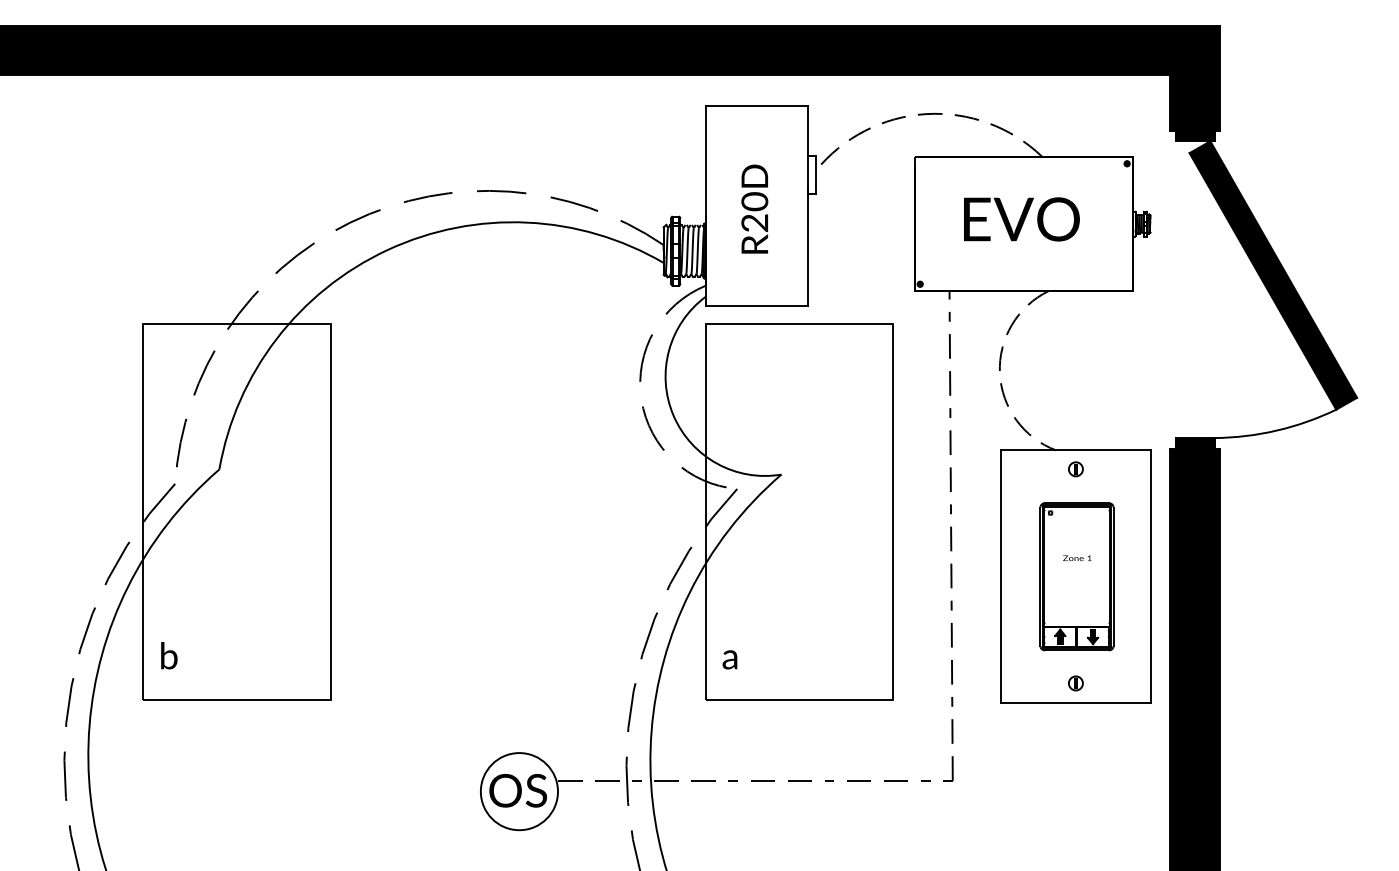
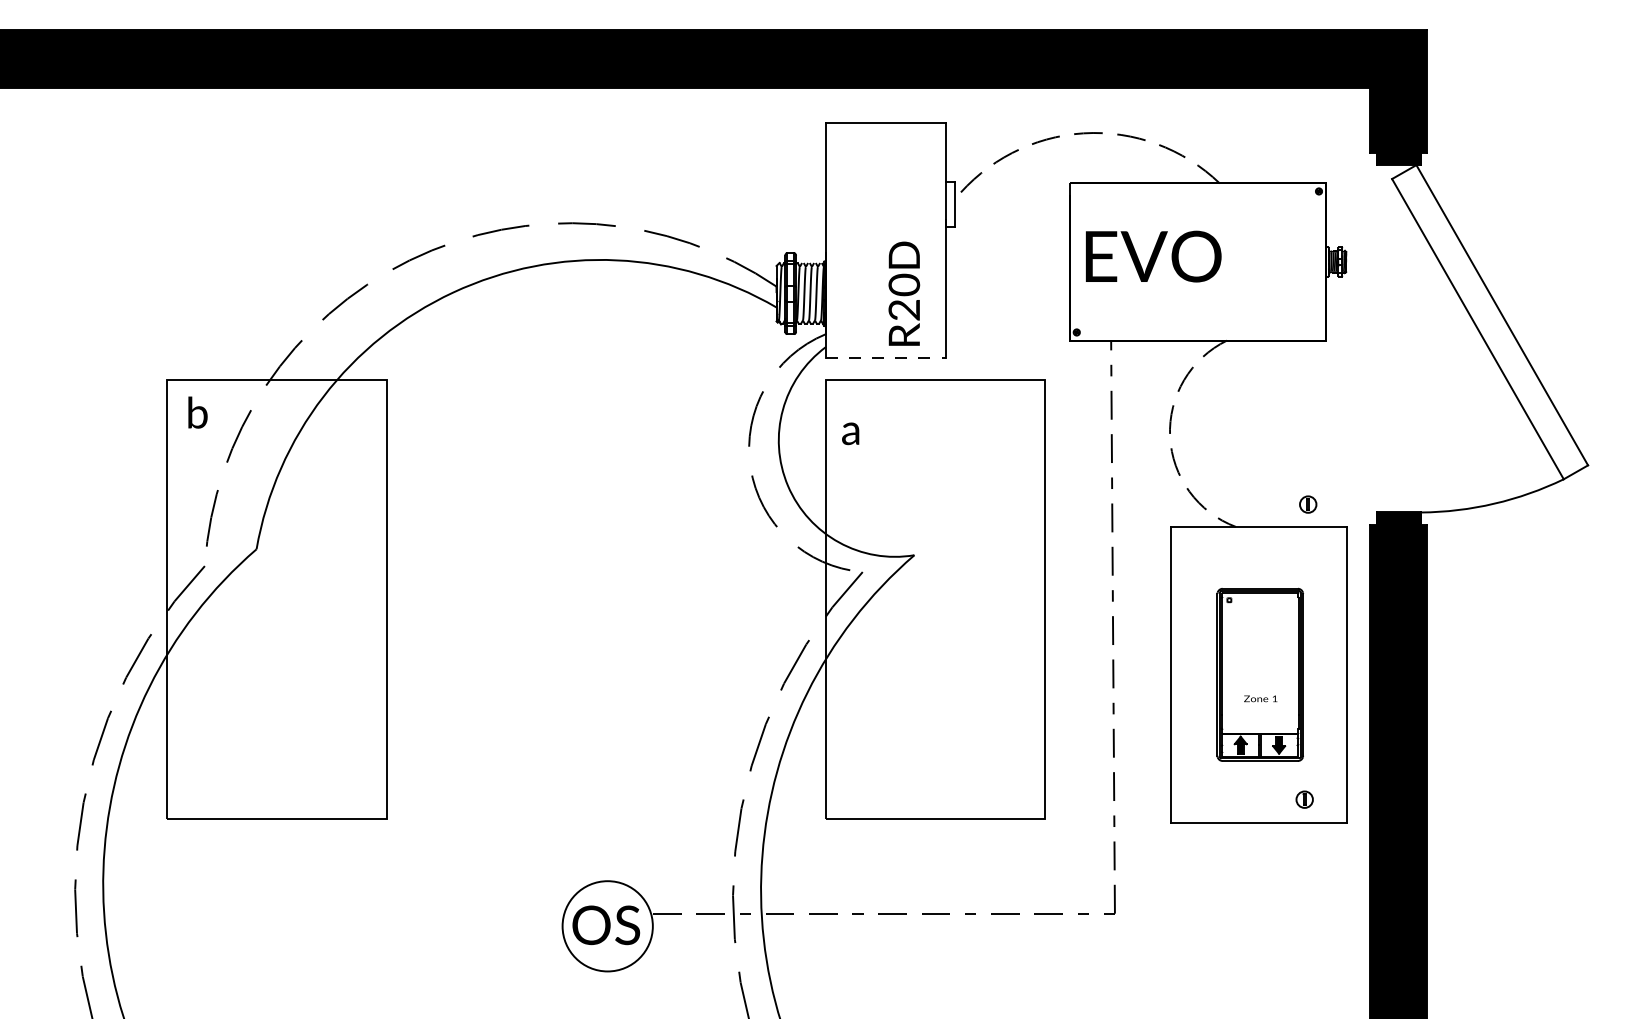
text: (754, 208) -> (903, 292), moved
text: (1021, 219) -> (1153, 256), moved
fill: (1273, 275) -> (1490, 322), removed
line: (757, 306) -> (886, 358), solid -> dashed
part: (1075, 469) -> (1307, 504), moved
text: (1077, 558) -> (1260, 699), moved
text: (169, 655) -> (198, 412), moved
text: (729, 659) -> (850, 433), moved
part: (1075, 683) -> (1304, 799), moved

